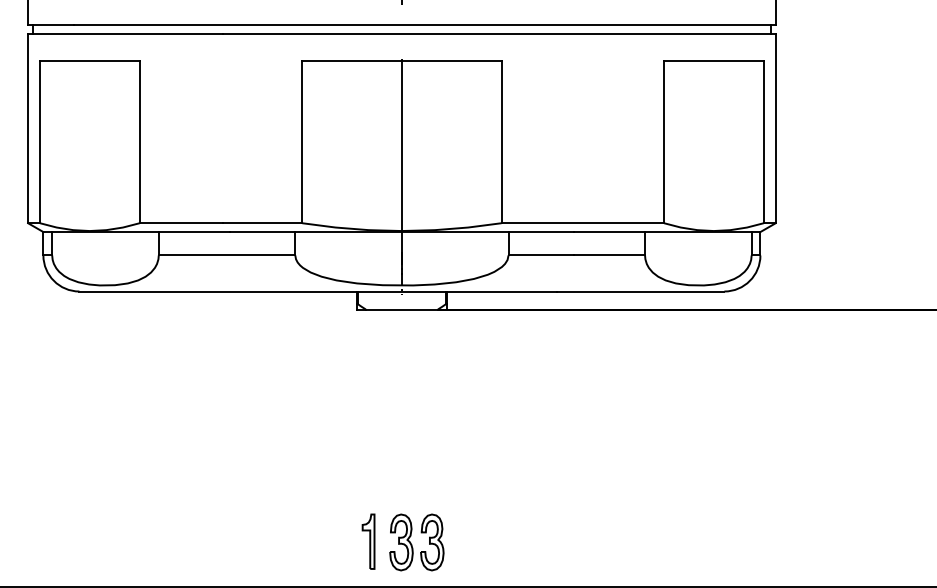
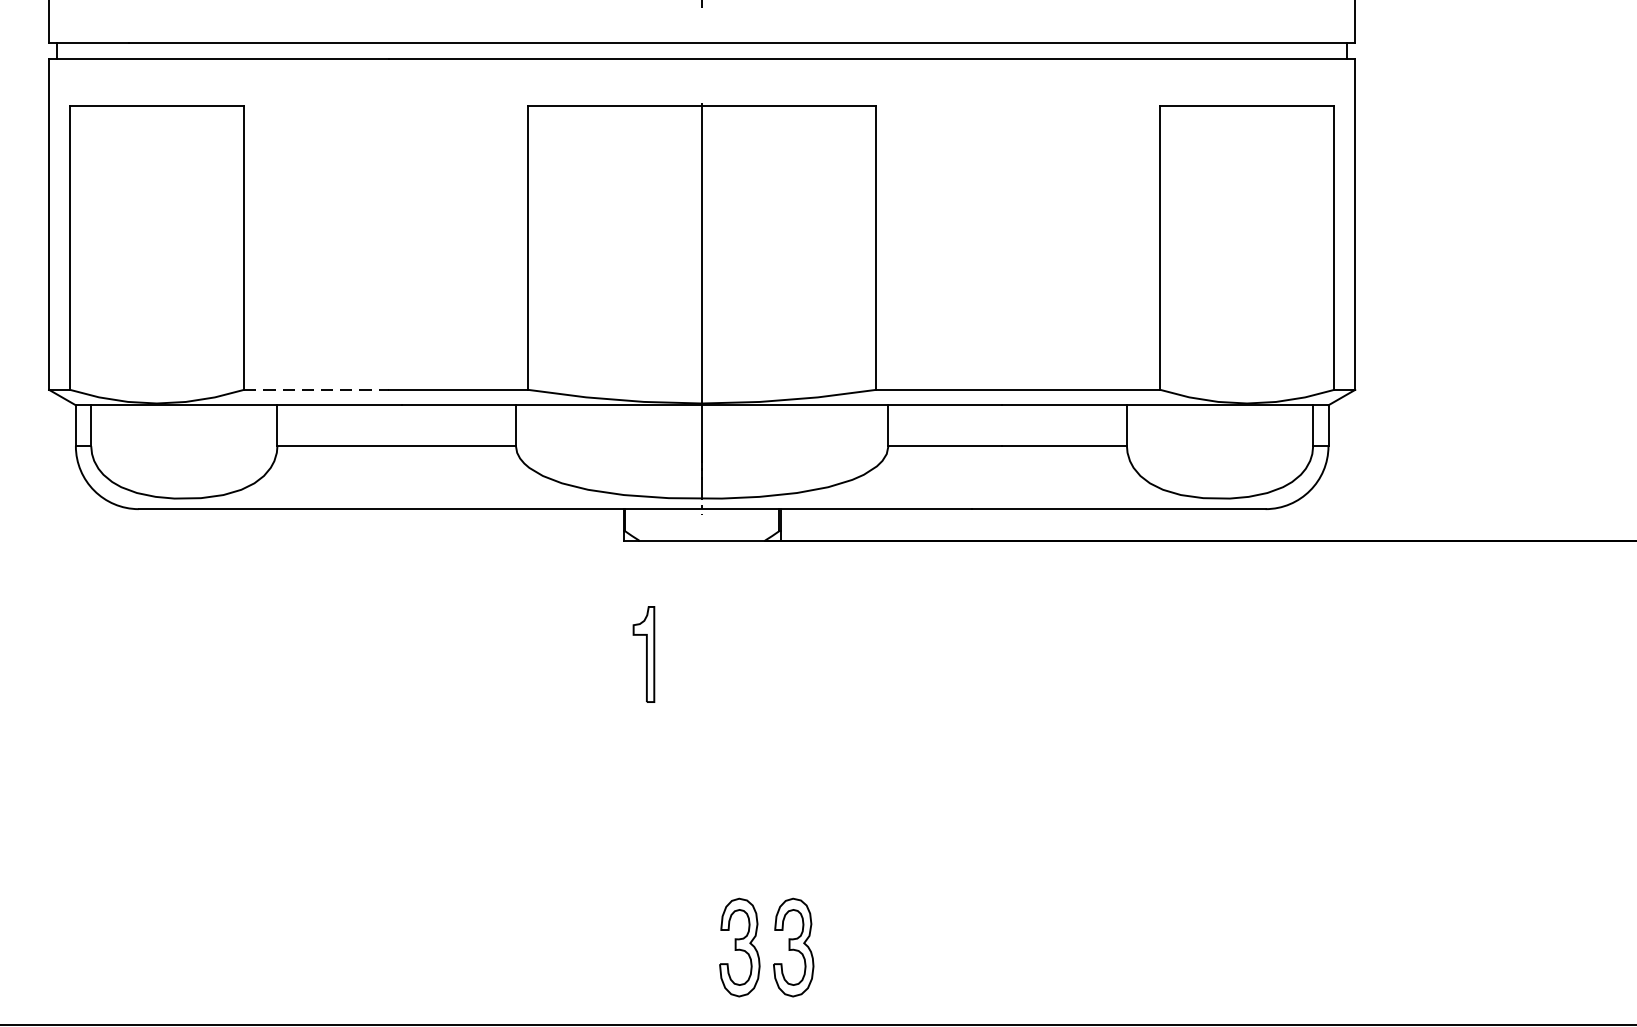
line: (181, 223) -> (317, 390), solid -> dashed
part: (368, 541) -> (643, 654), moved
part: (416, 542) -> (766, 947), moved

